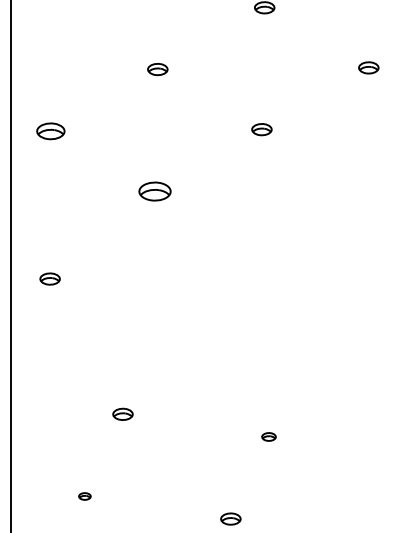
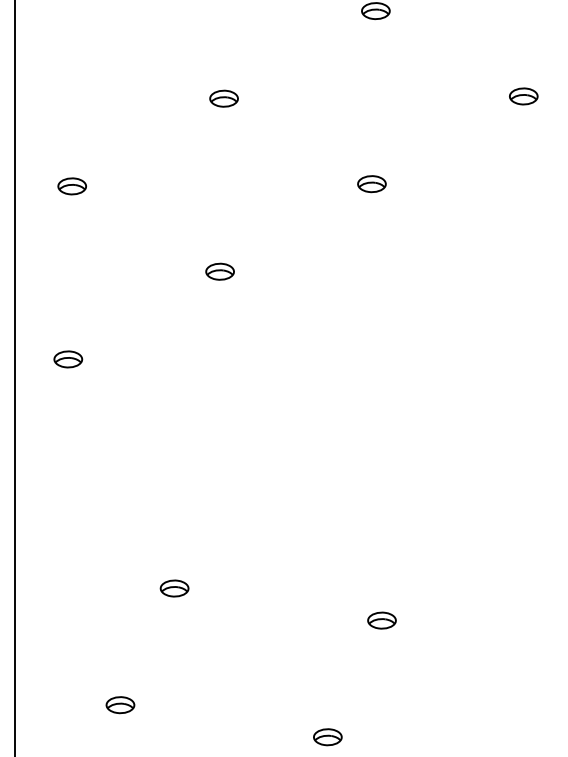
part: (50, 130) -> (71, 185), size x0.71
part: (154, 190) -> (219, 270), size x0.62
part: (49, 278) -> (67, 358), moved
part: (268, 436) -> (381, 619), size x1.43
part: (84, 496) -> (119, 705), size x1.67

